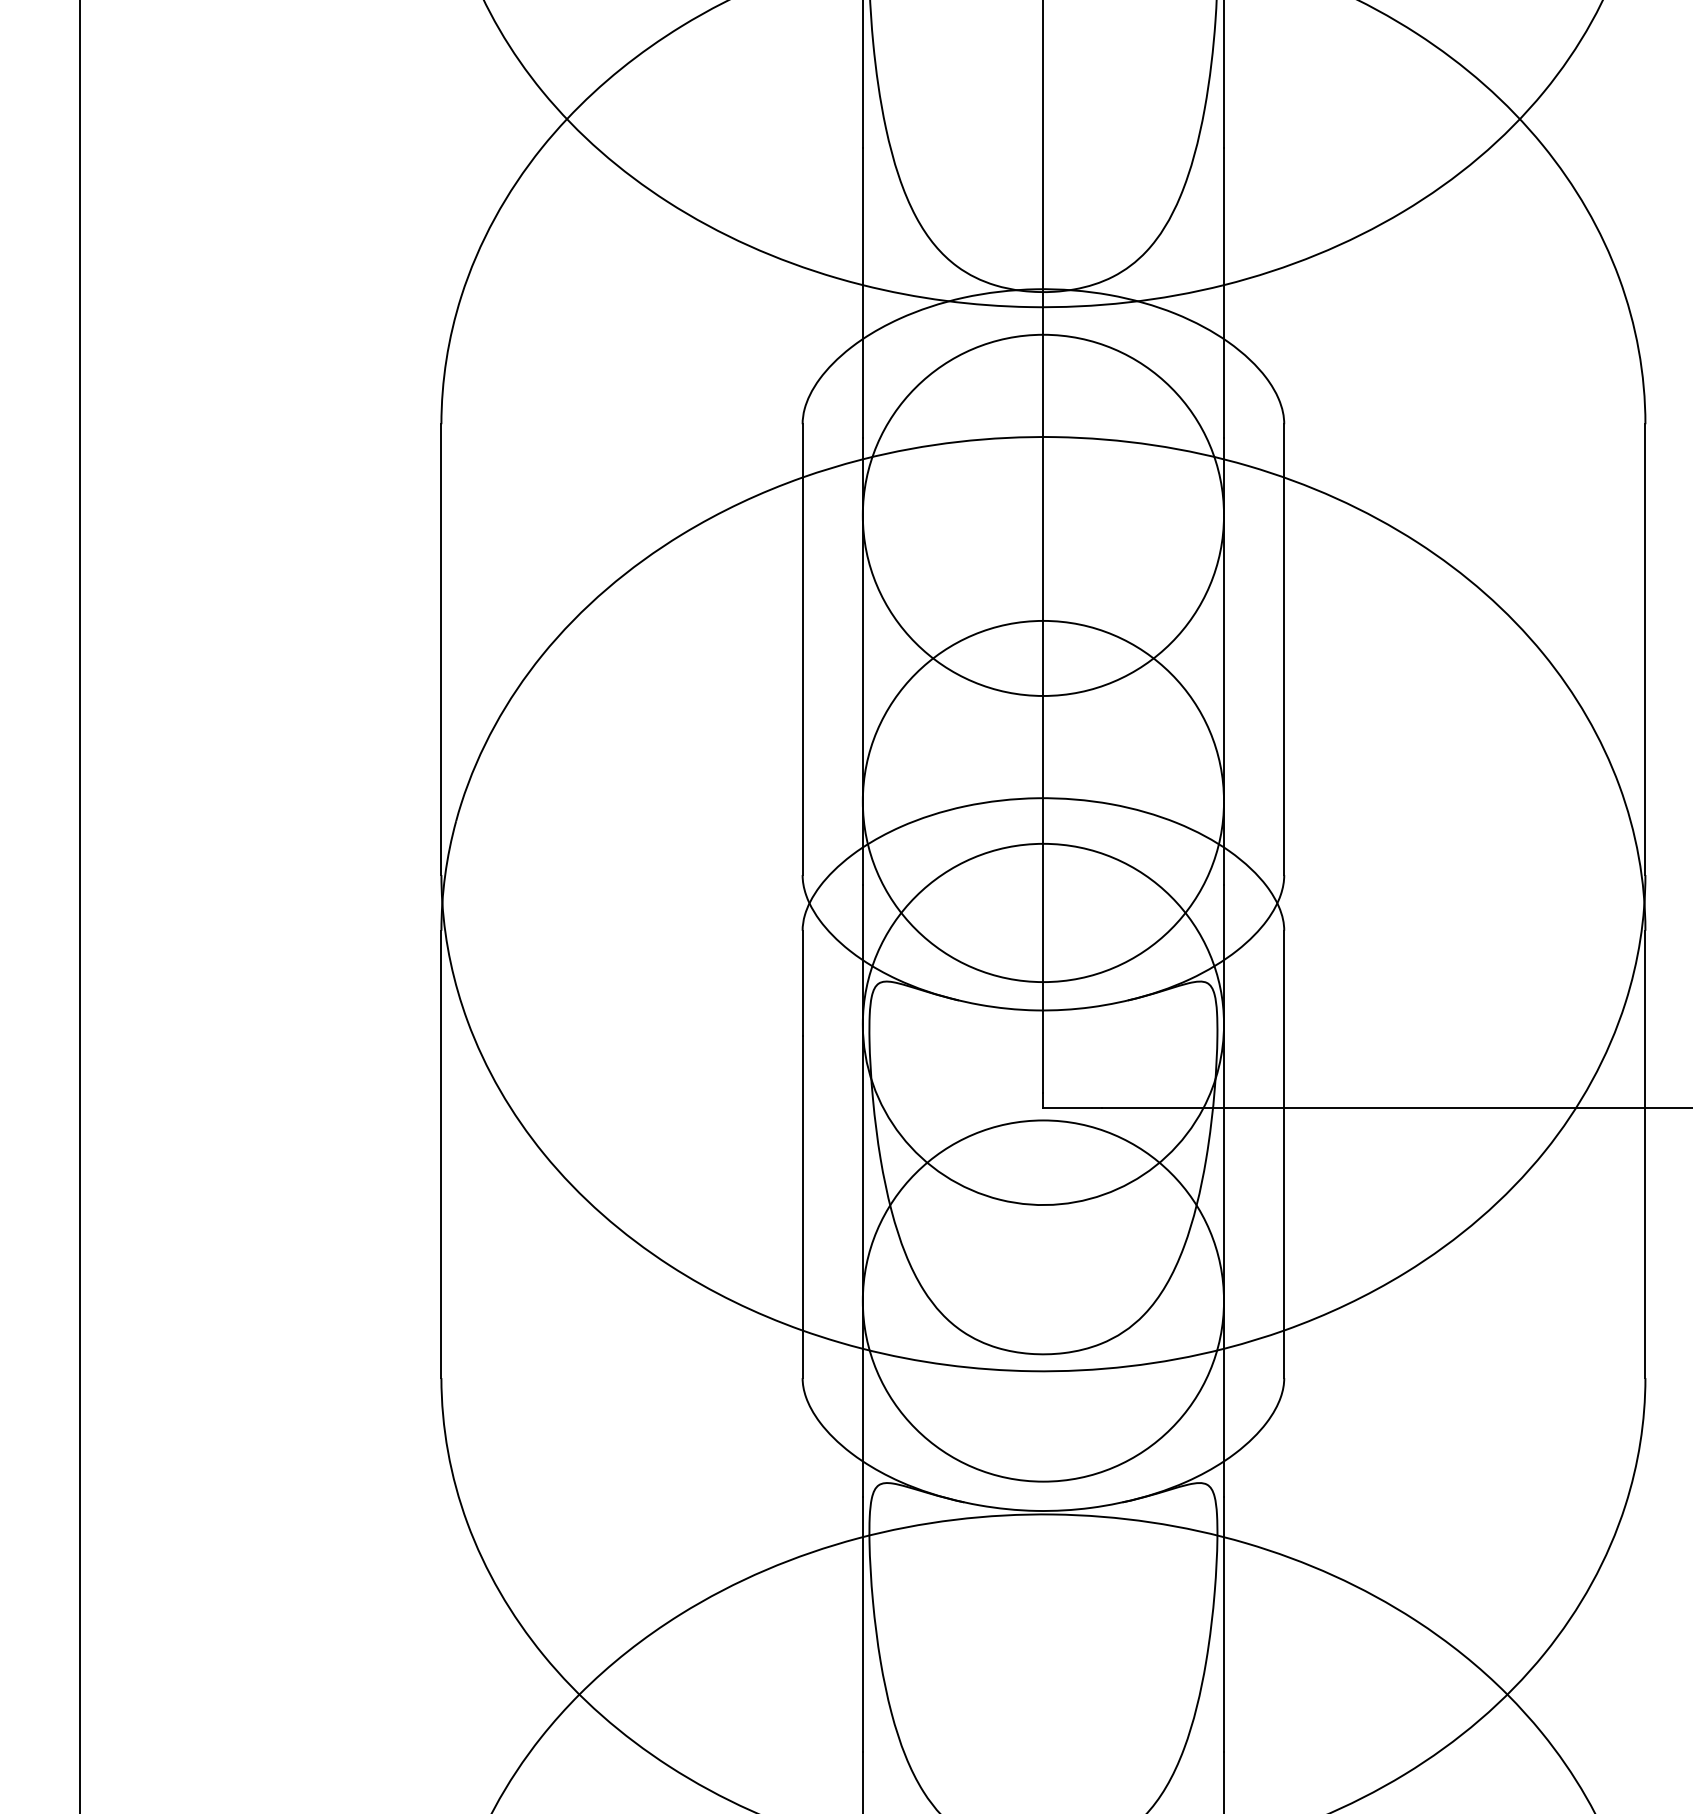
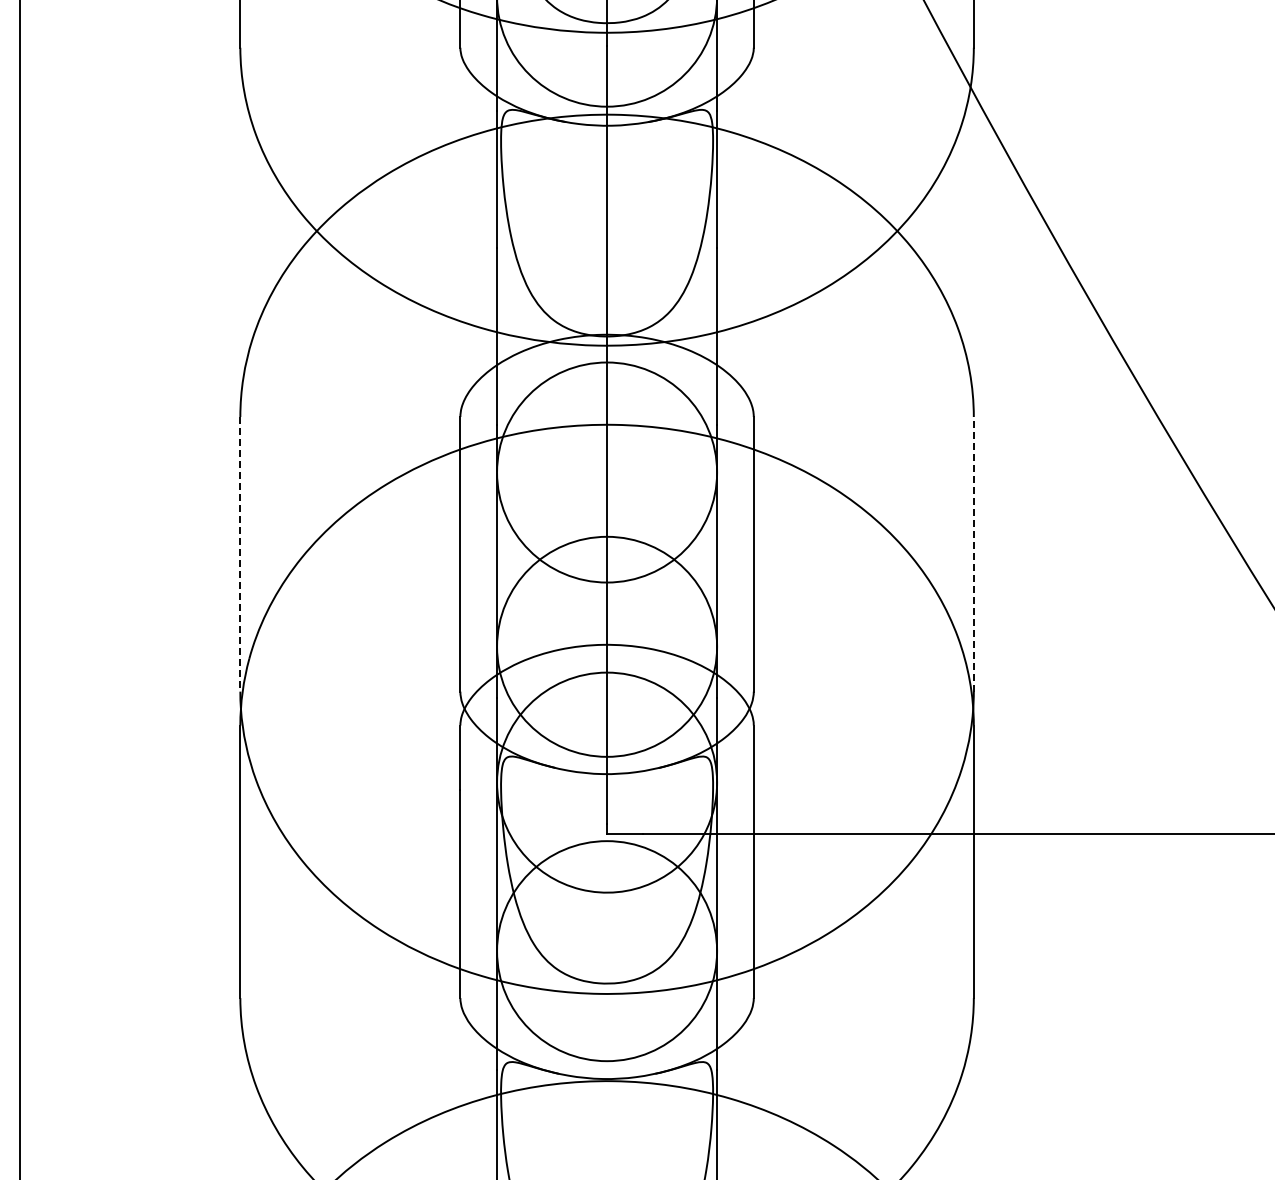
line: (1644, 648) -> (973, 553), solid -> dashed
line: (441, 649) -> (240, 554), solid -> dashed

